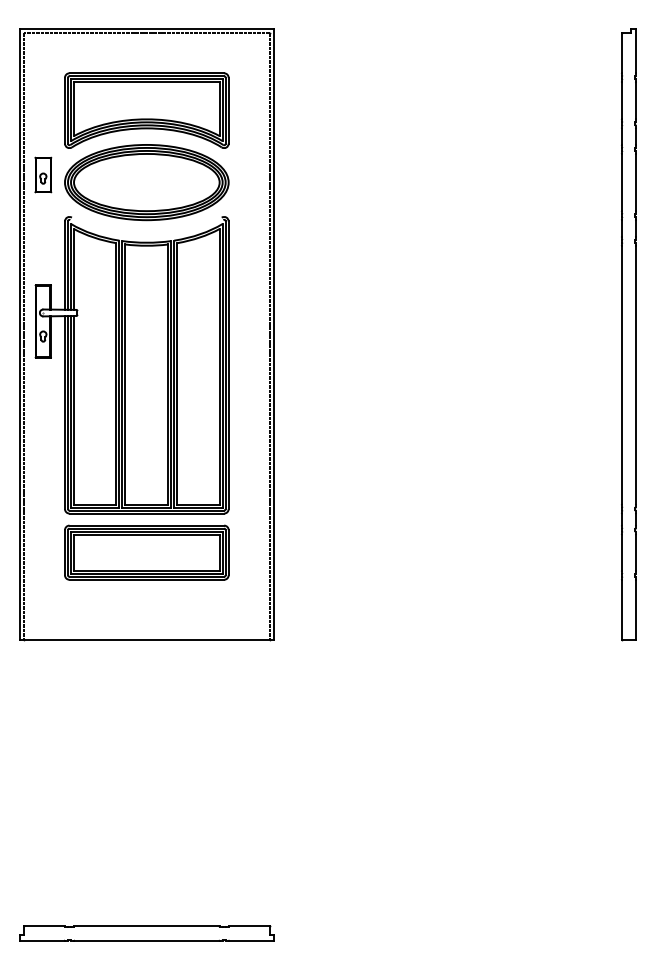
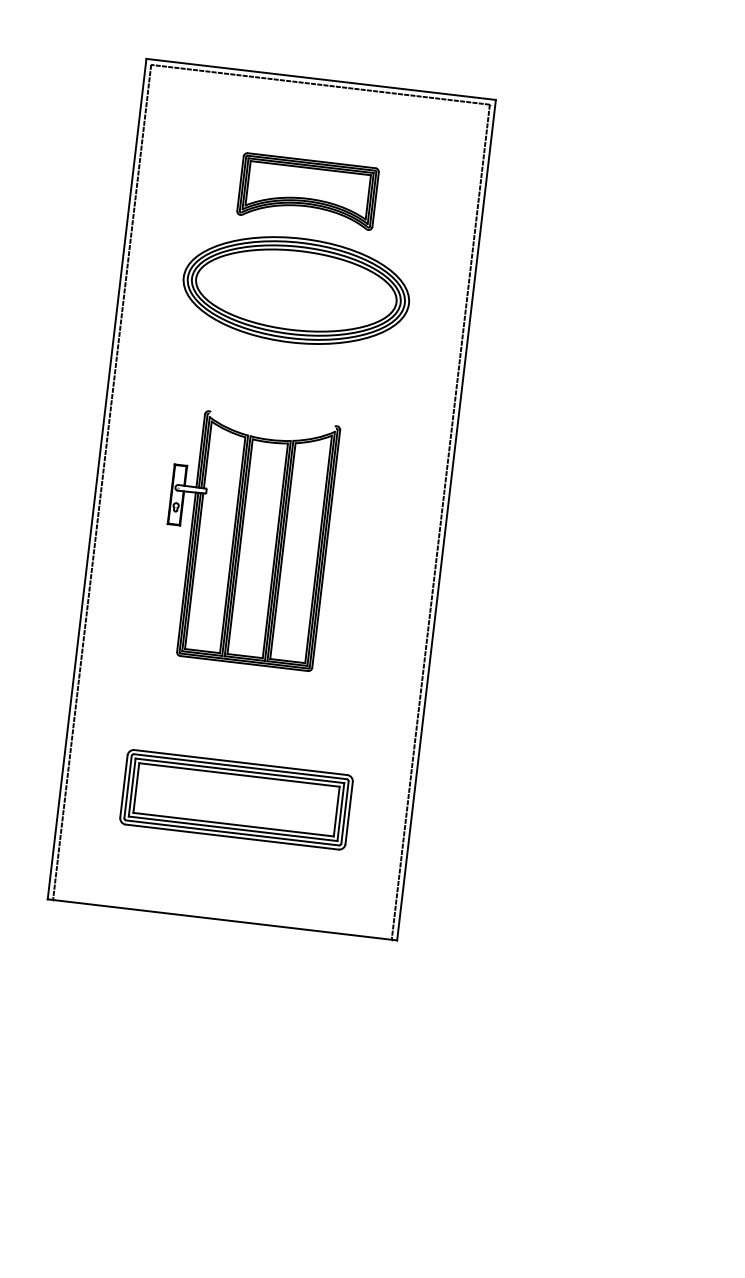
part: (146, 110) -> (307, 191), size x0.6
part: (43, 174) -> (155, 262), removed
part: (131, 365) -> (245, 539), size x0.6

